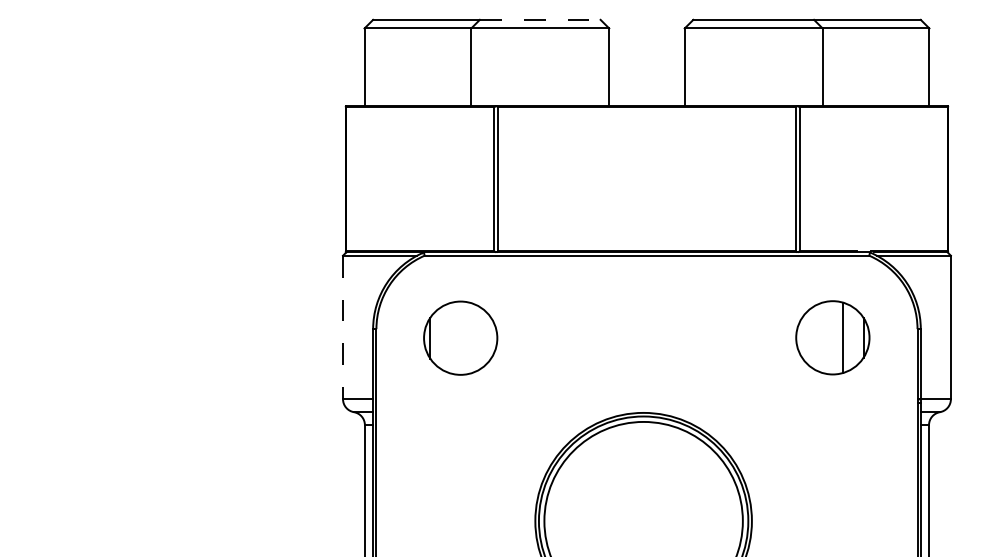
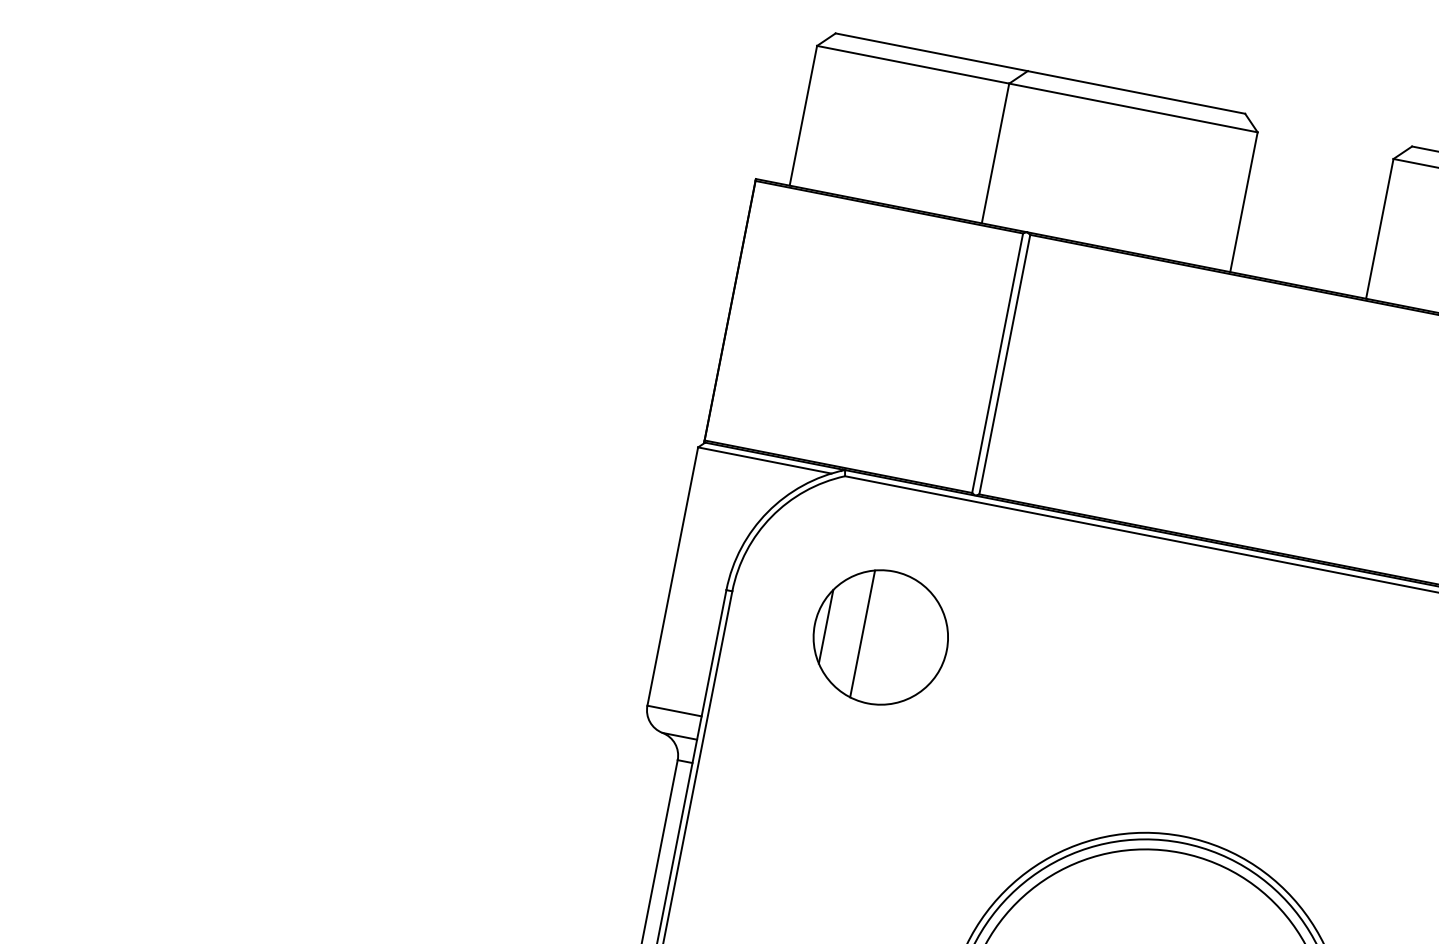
line: (540, 19) -> (1137, 91), dashed -> solid
line: (343, 327) -> (673, 576), dashed -> solid
line: (450, 338) -> (862, 634), added

